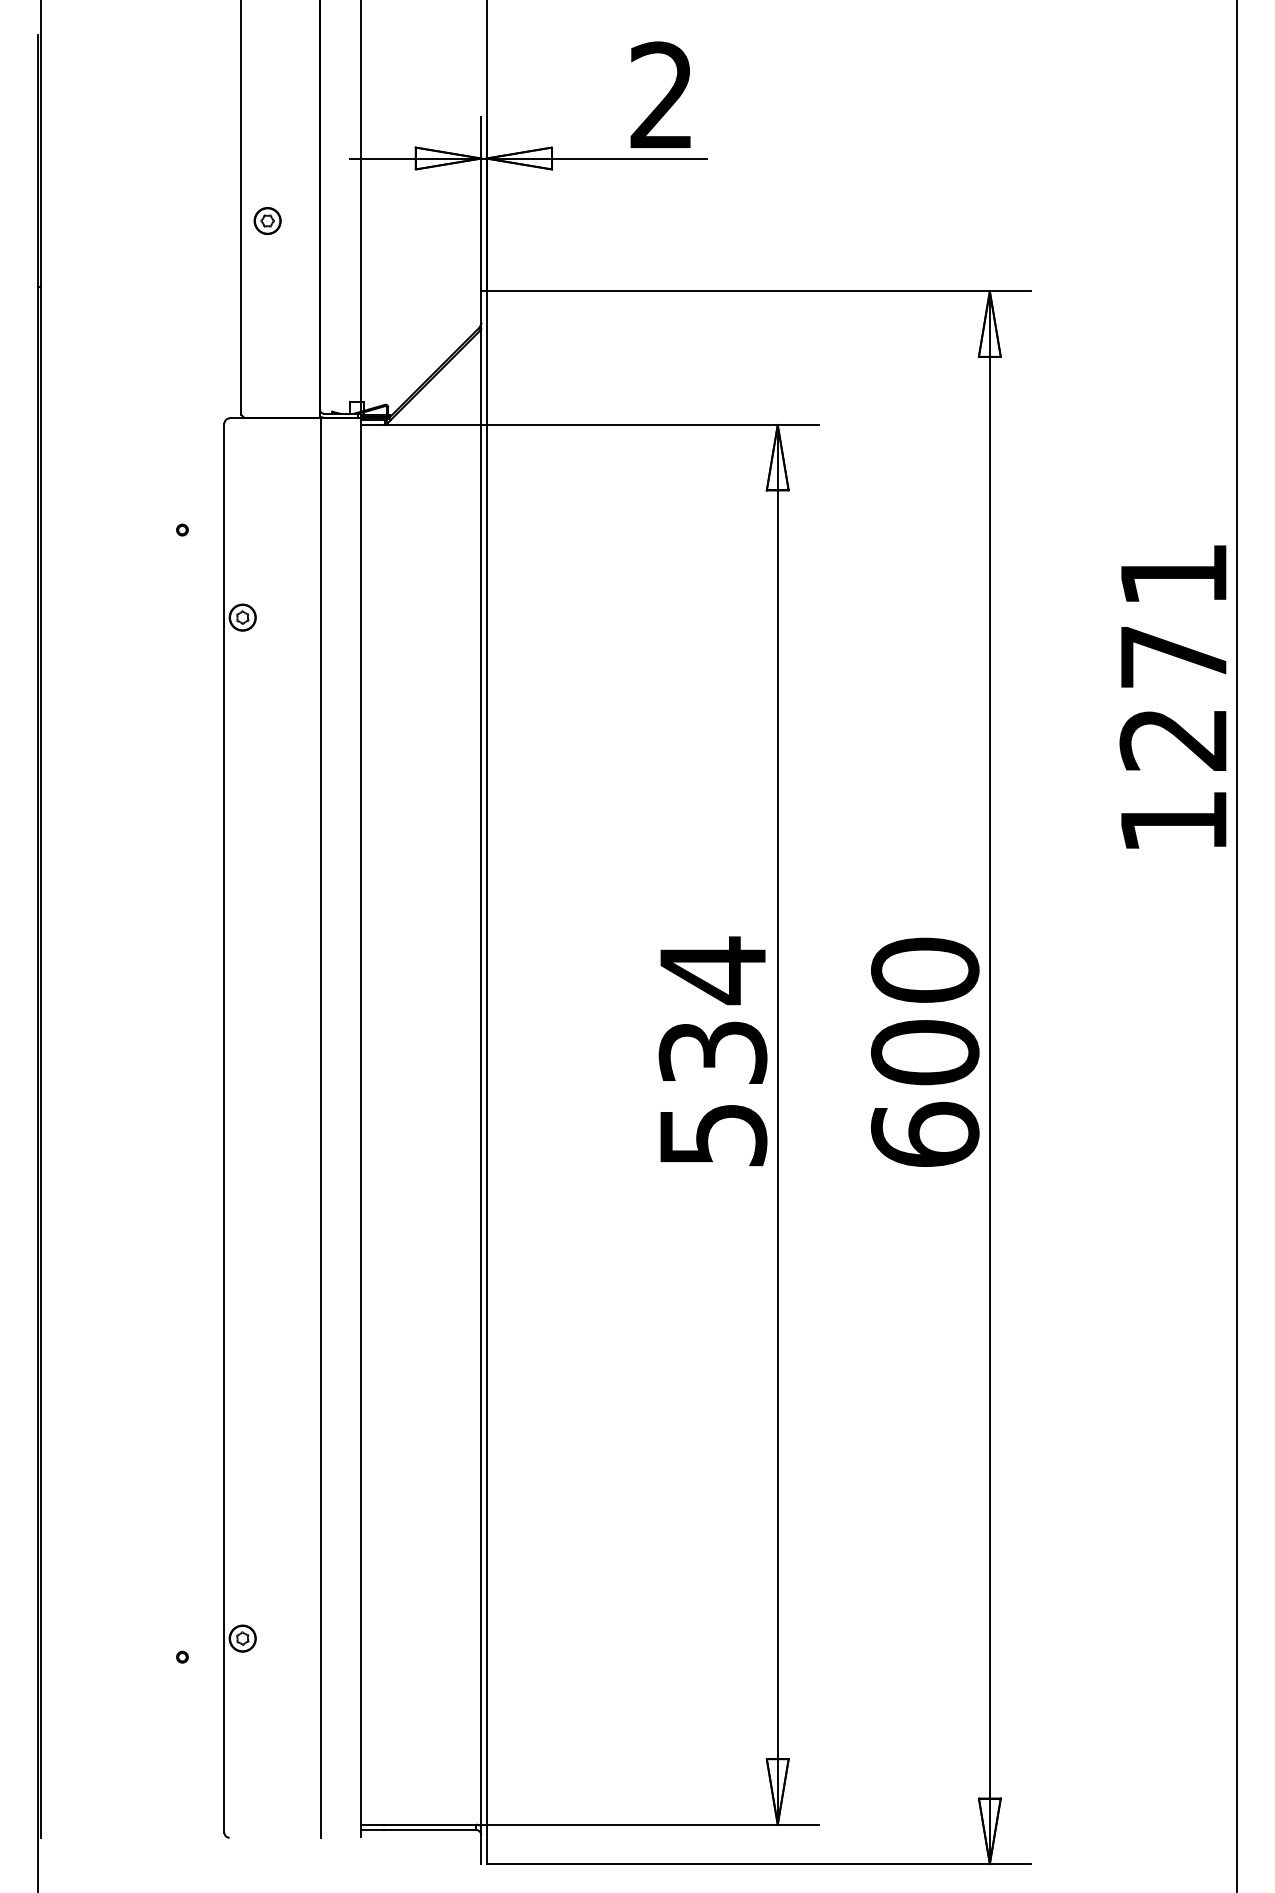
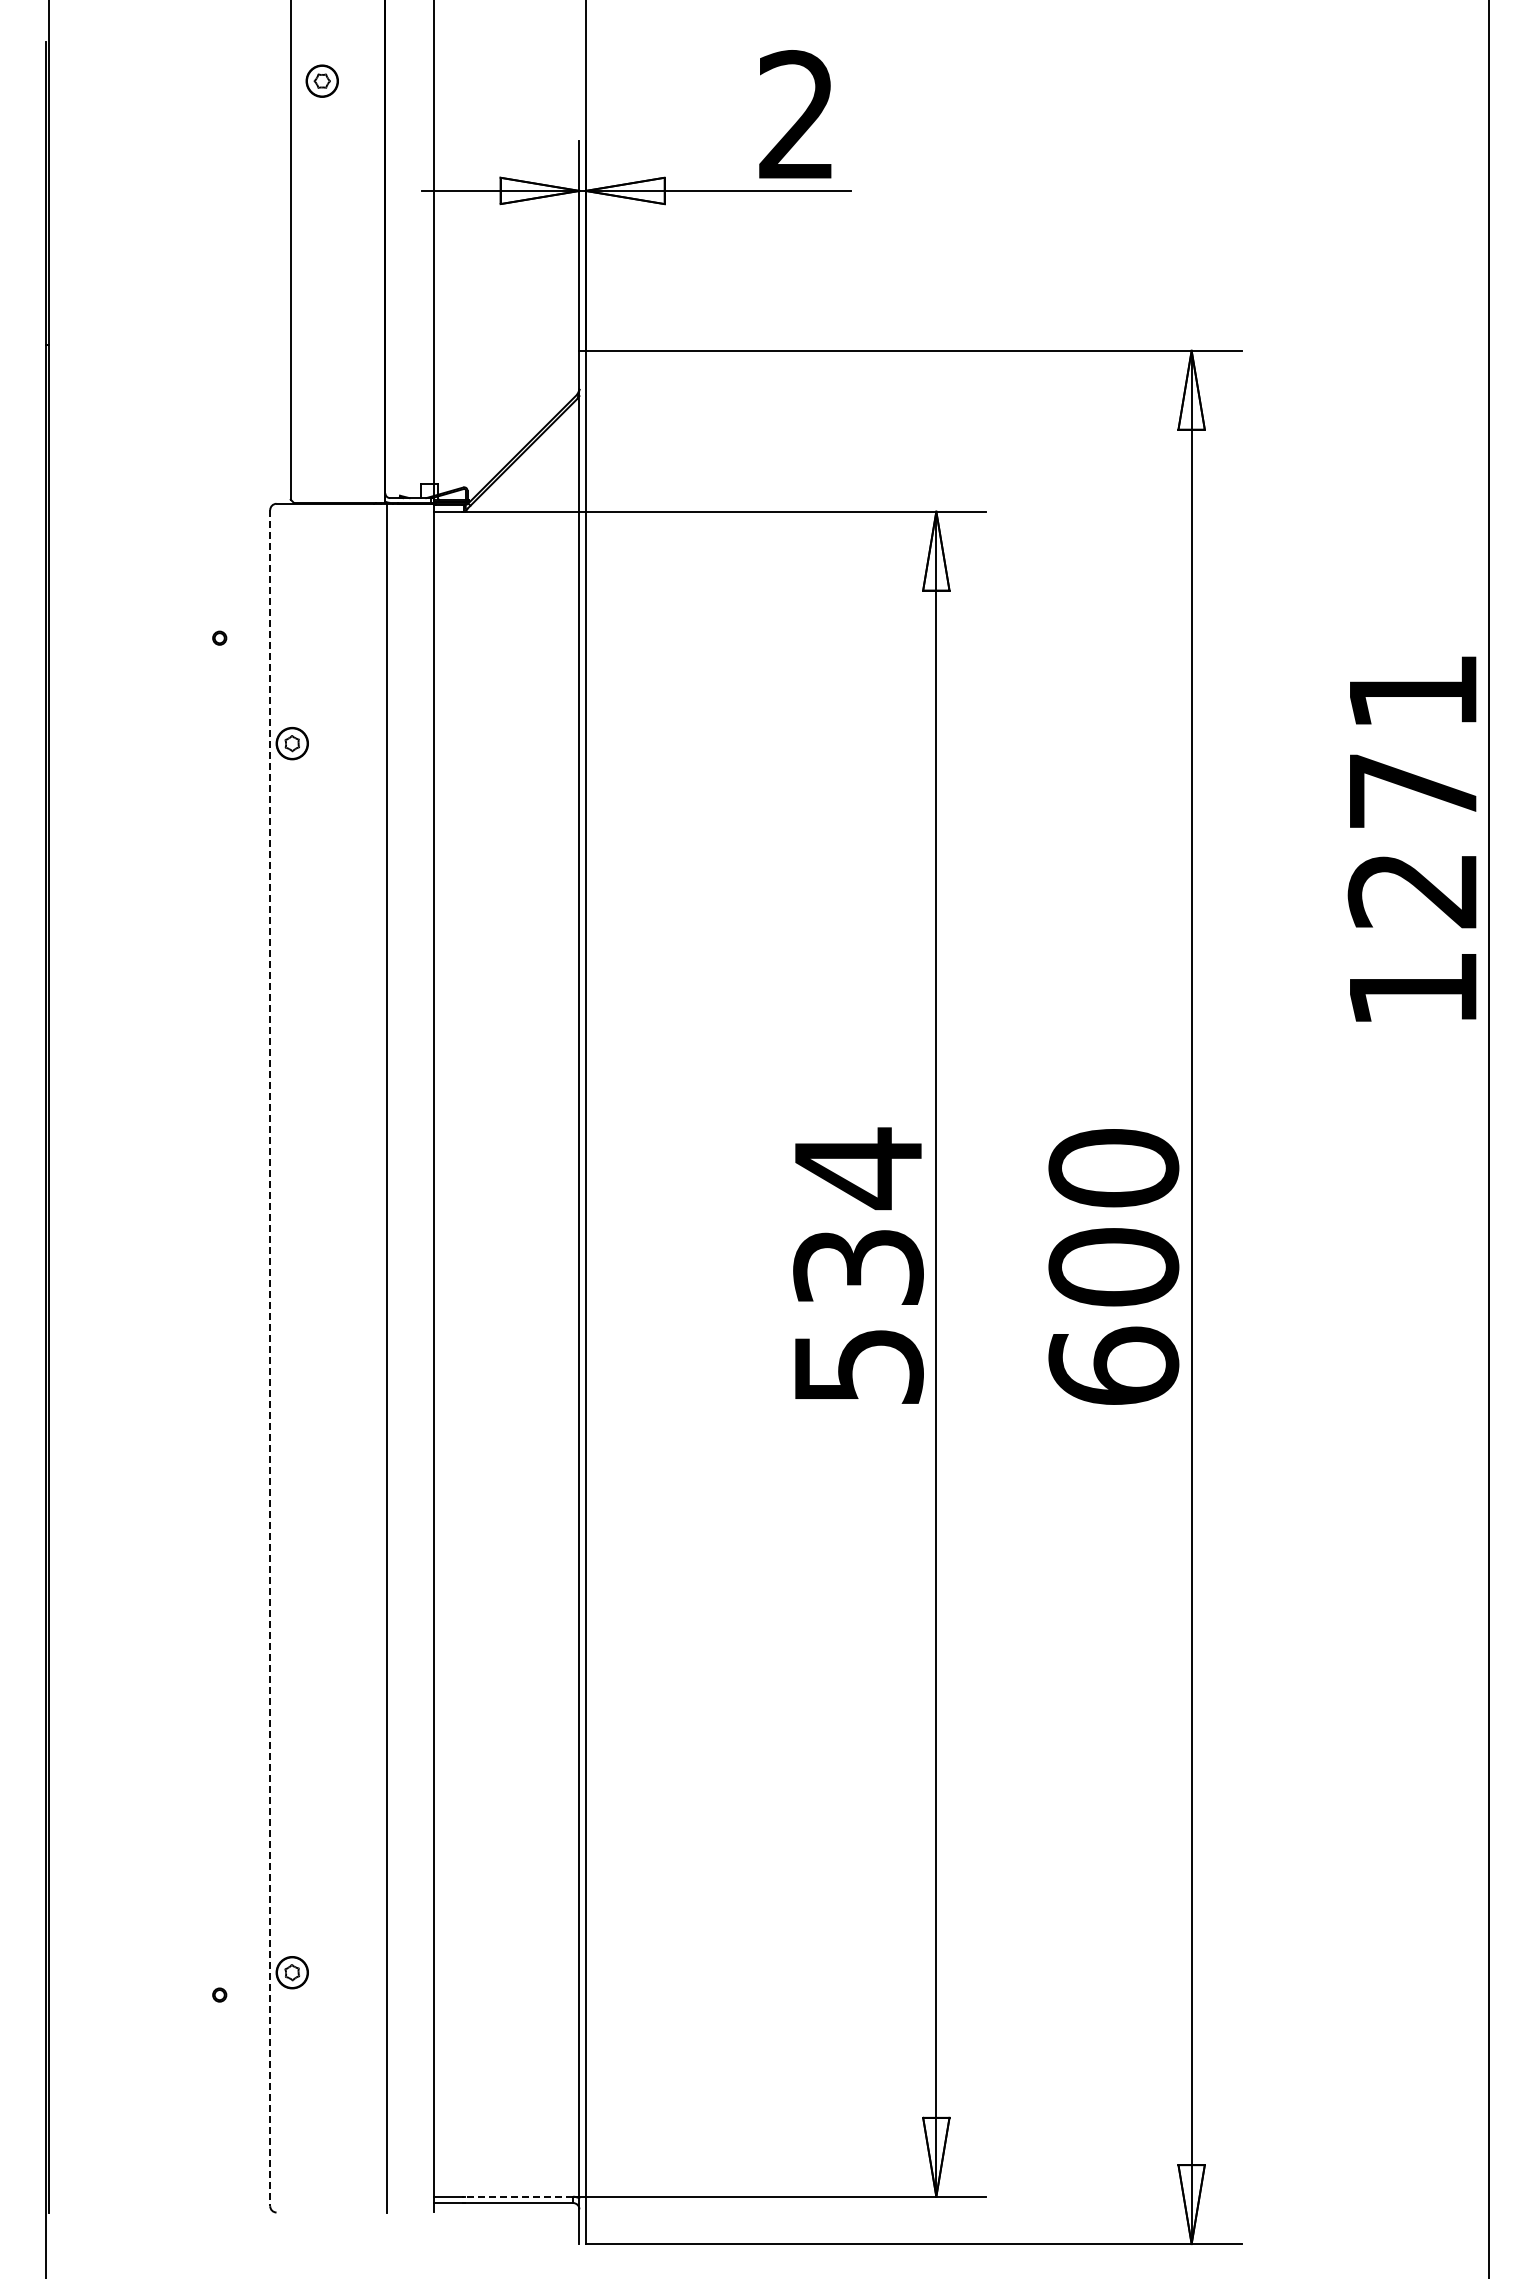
part: (267, 220) -> (321, 80), moved
line: (224, 1128) -> (270, 1358), solid -> dashed
line: (430, 1824) -> (518, 2196), solid -> dashed

